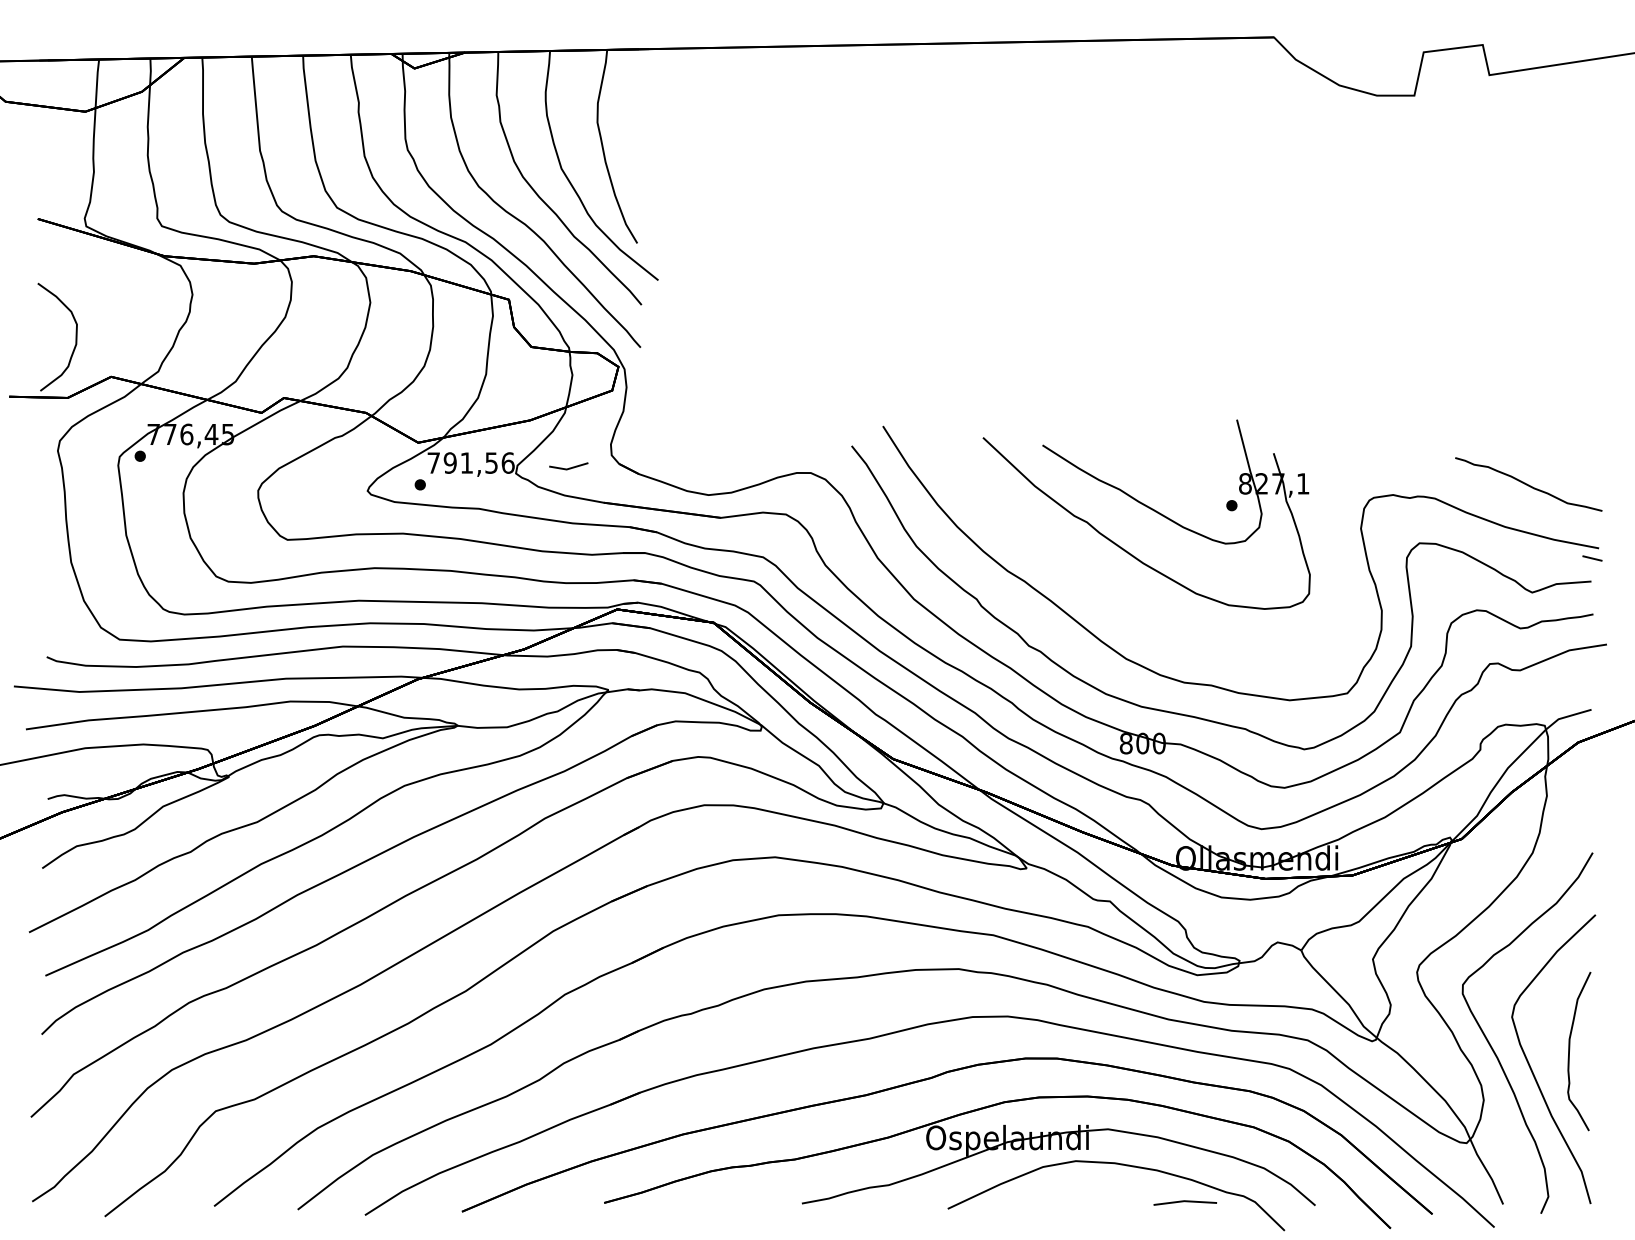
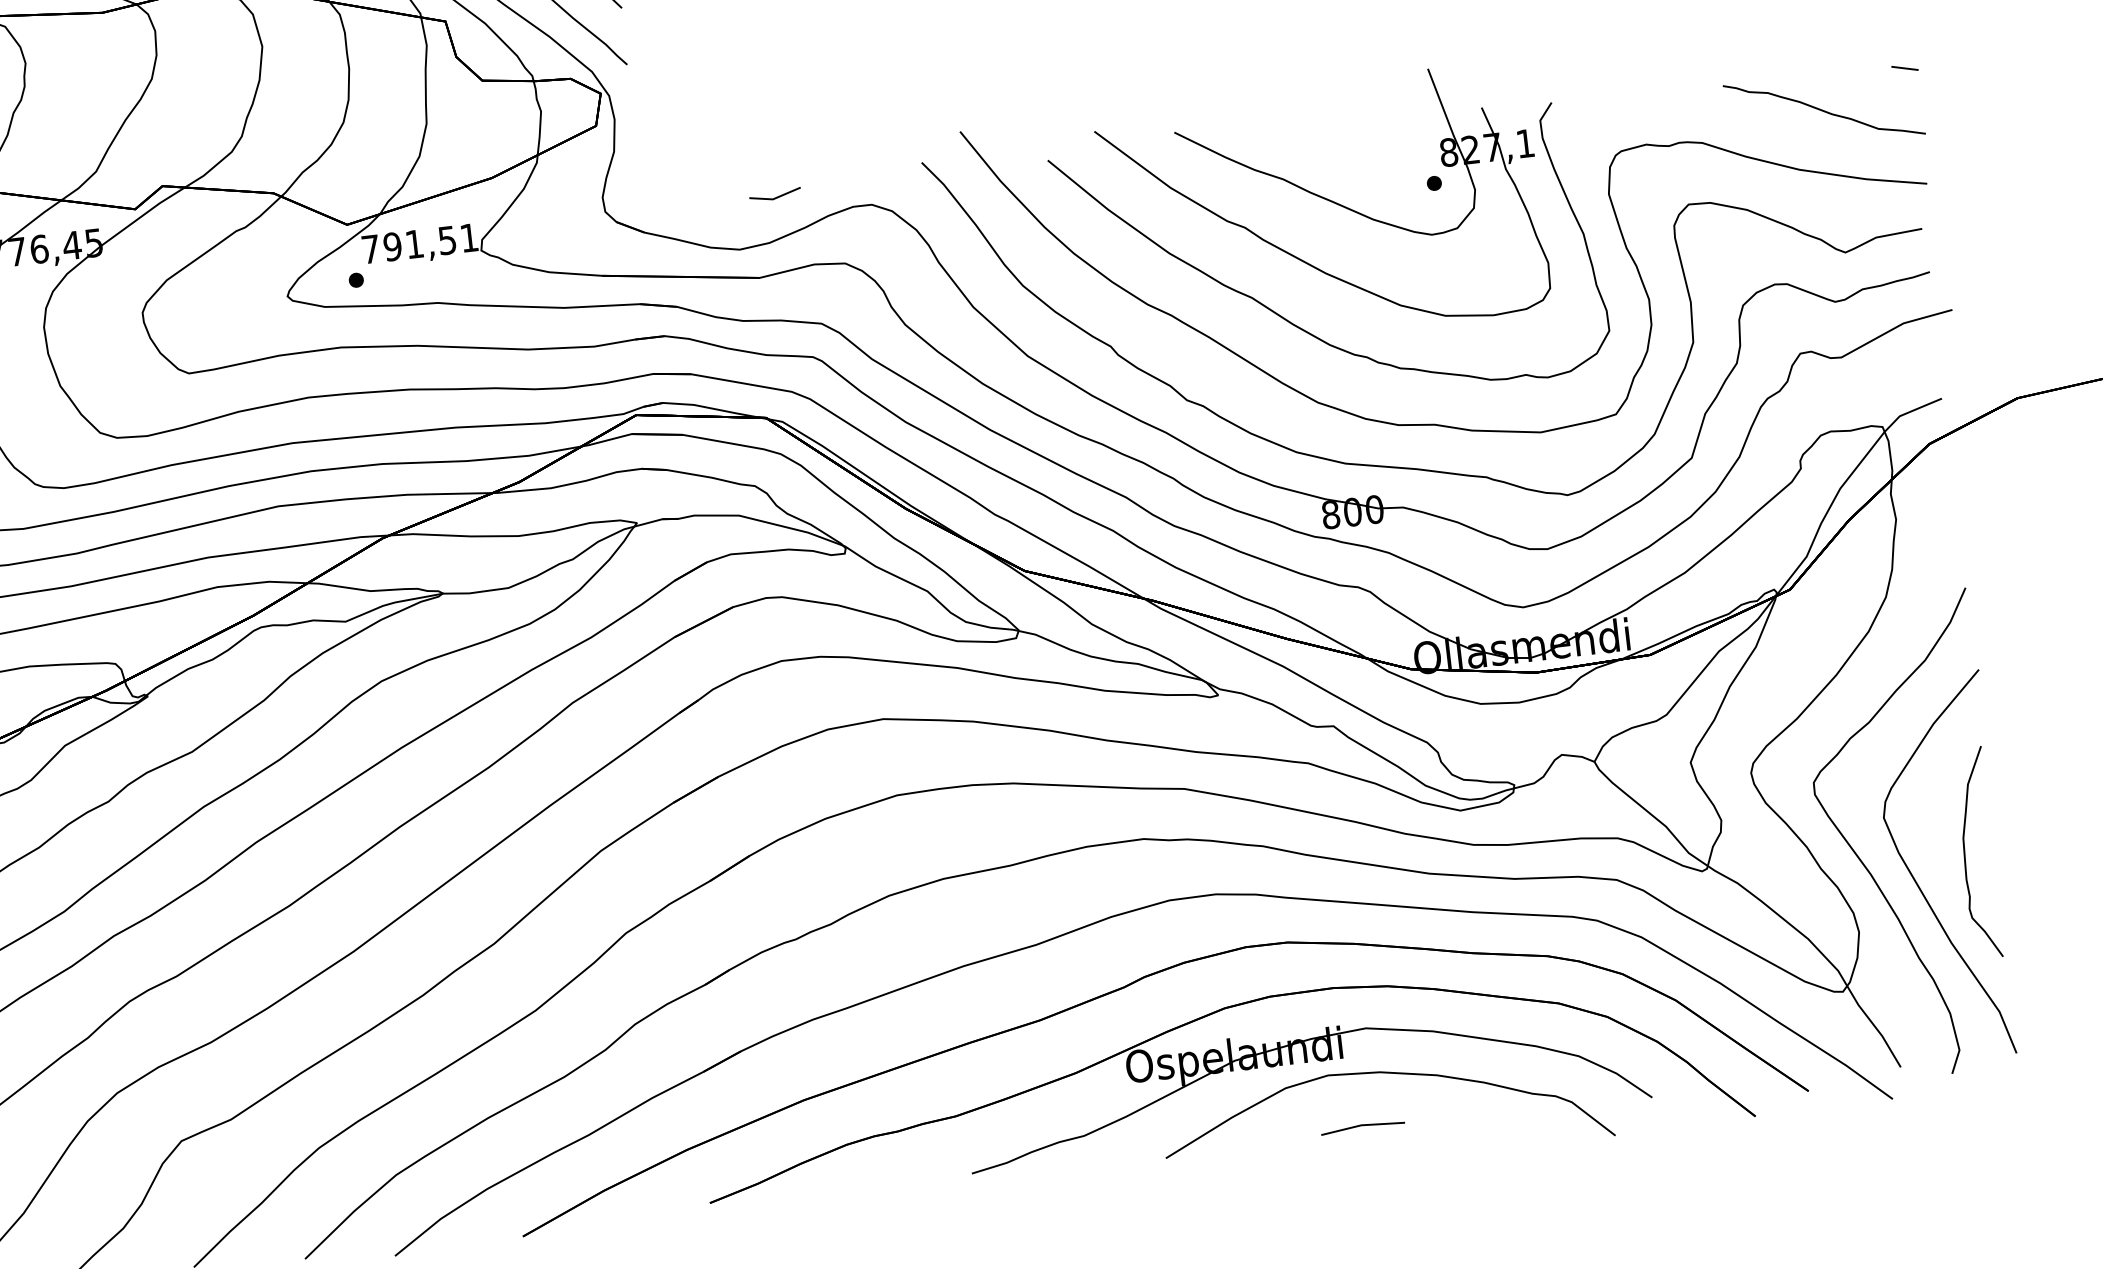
text: (507, 462) -> (468, 237), 791,56 -> 791,51
line: (569, 467) -> (776, 196), moved
line: (1592, 558) -> (1905, 68), moved
curve: (1116, 598) -> (1295, 324), added
line: (1185, 1202) -> (1363, 1126), moved

